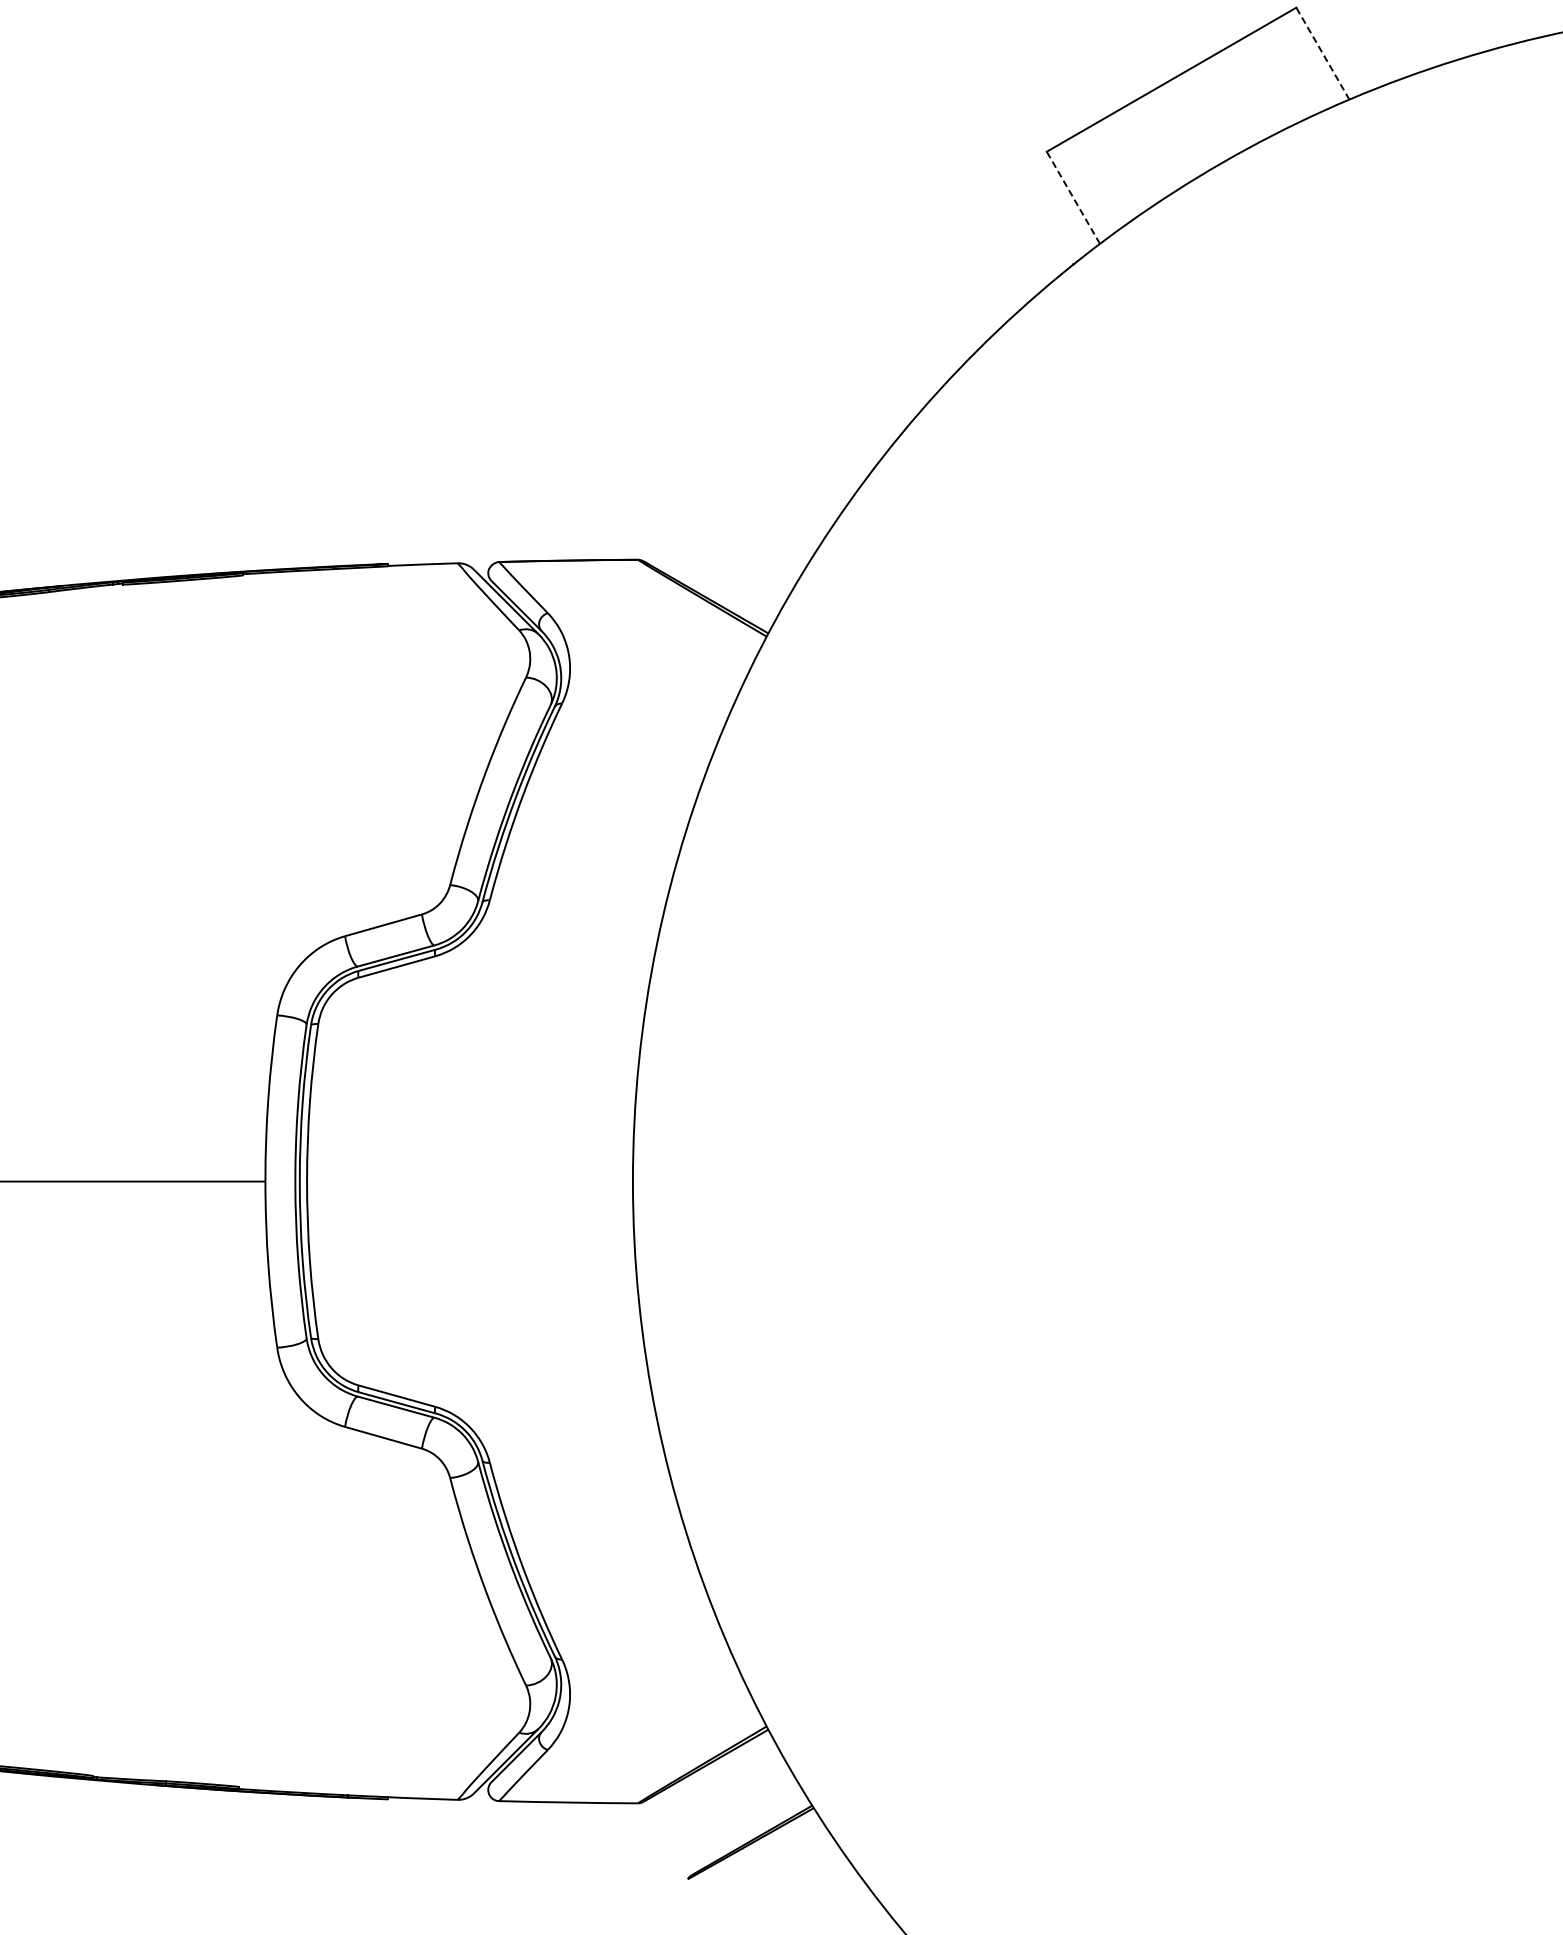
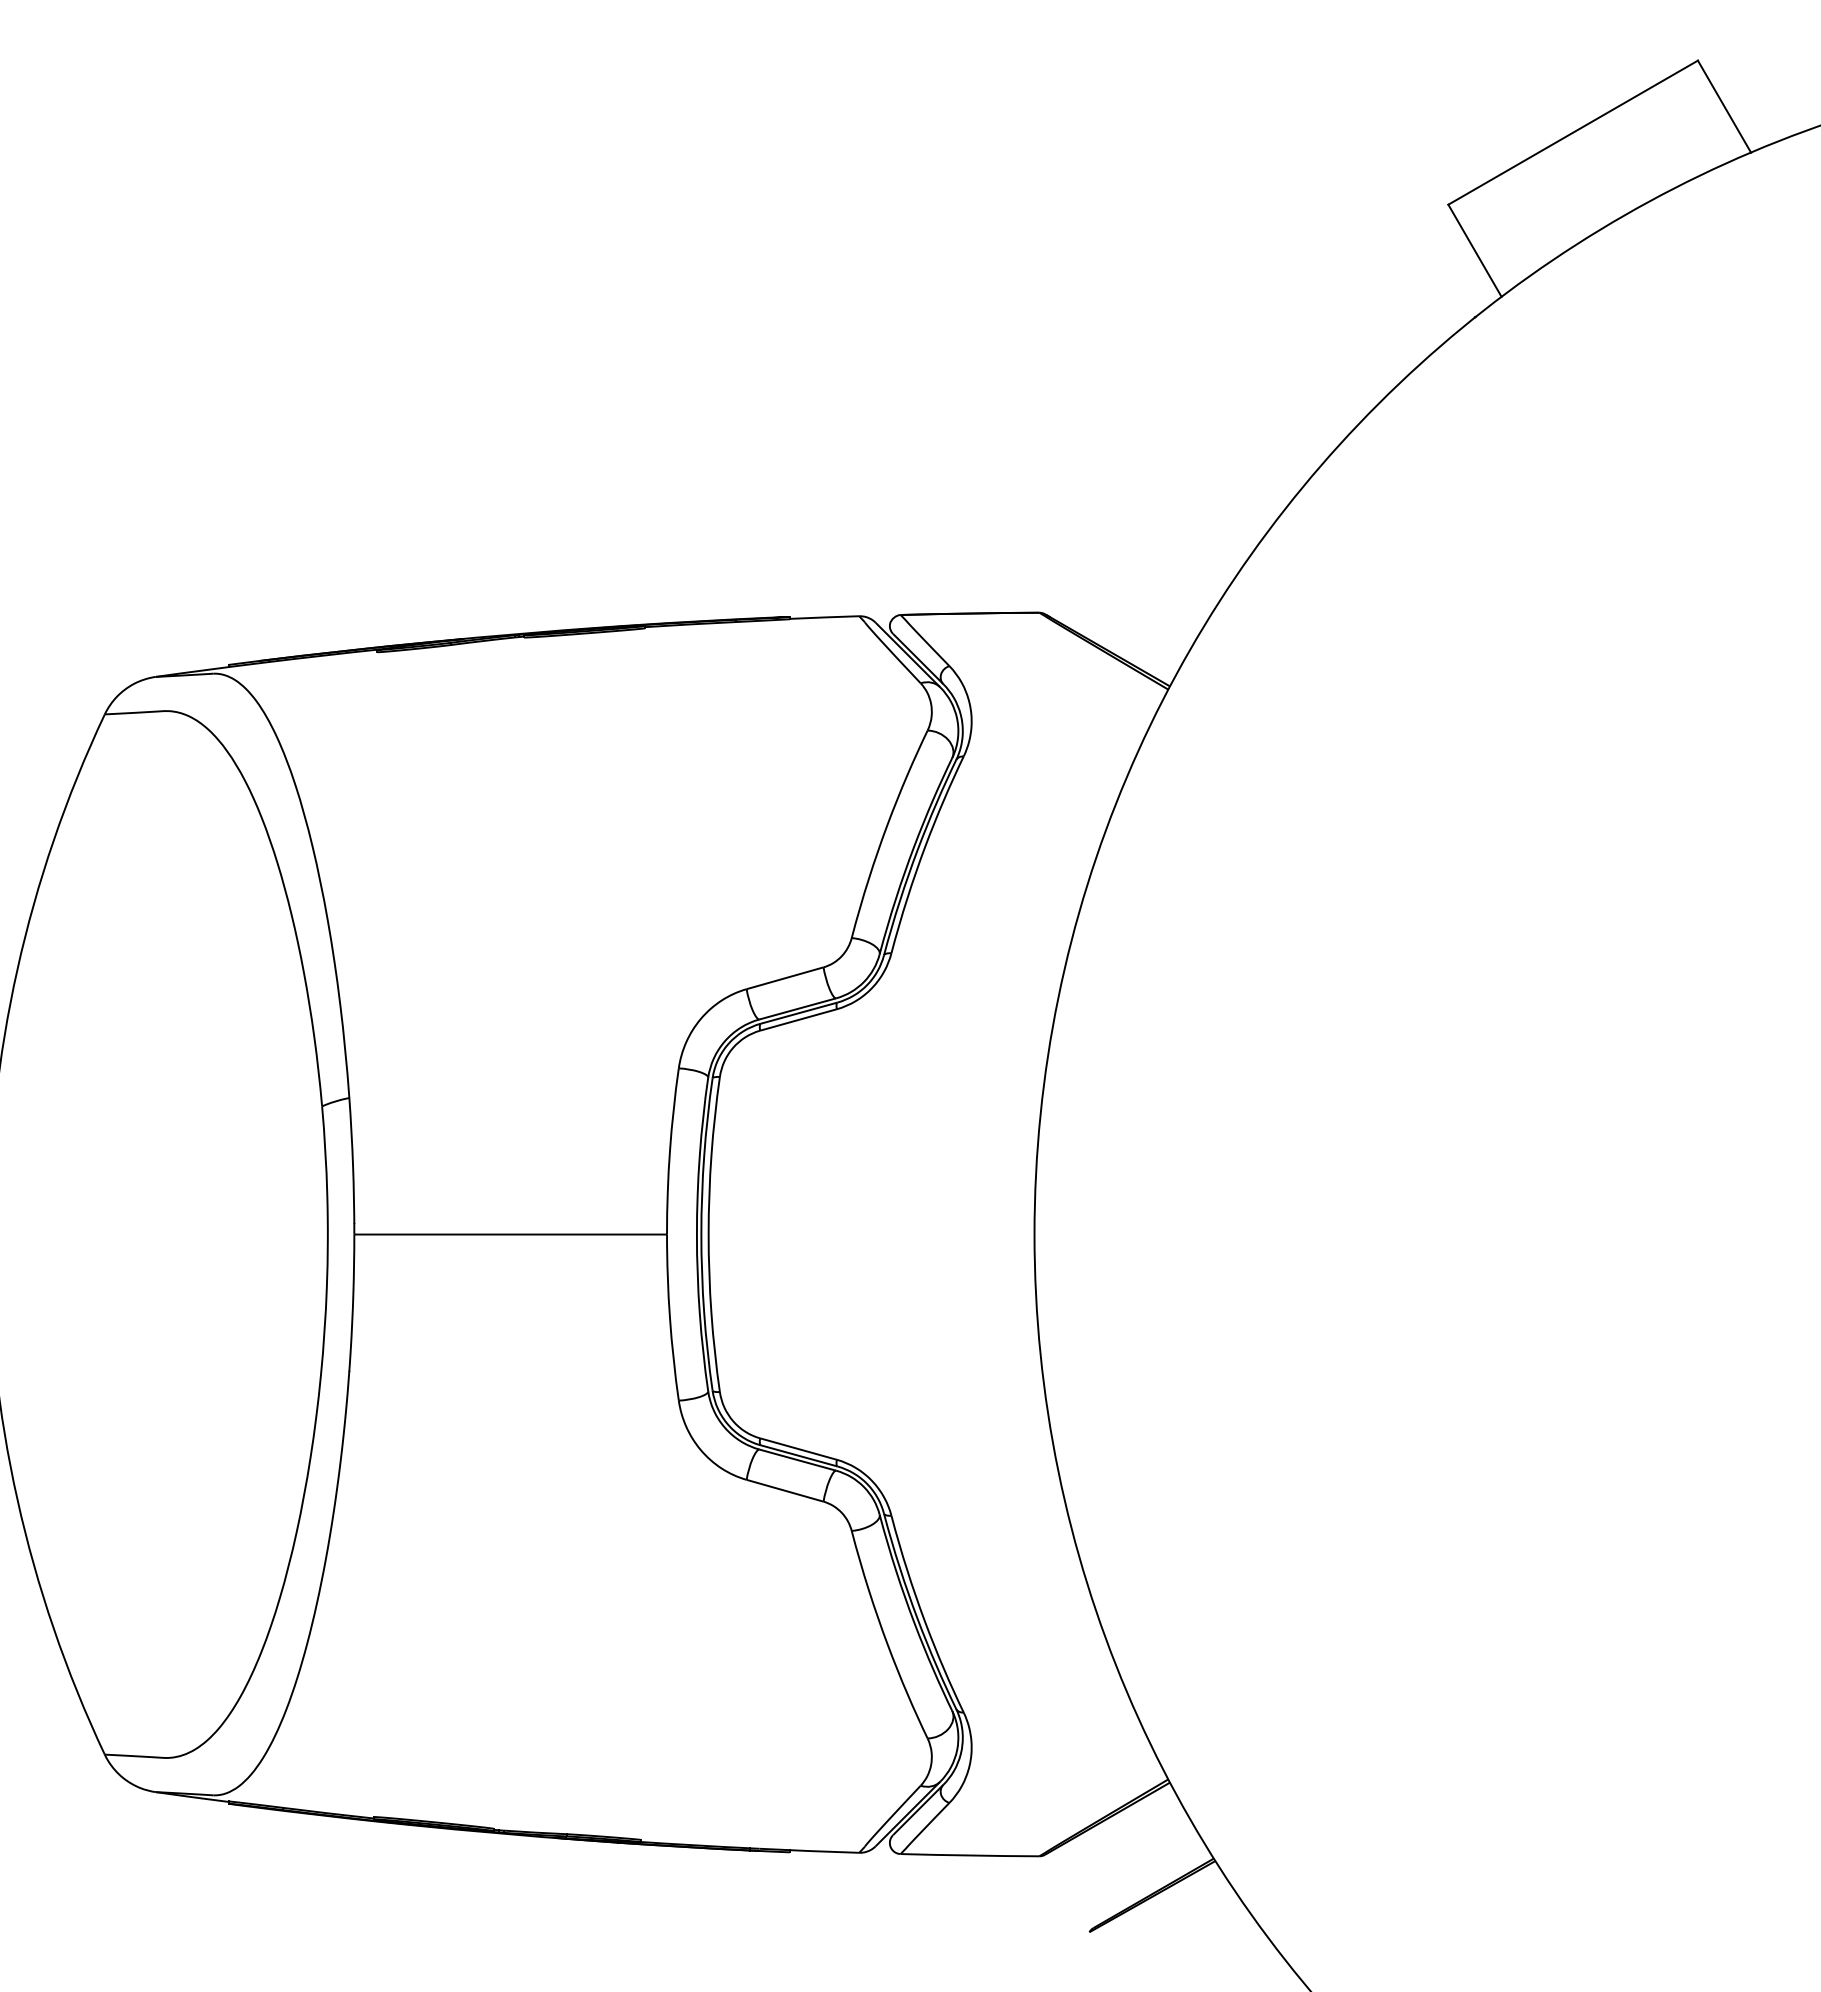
line: (1322, 53) -> (1724, 106), dashed -> solid
line: (1072, 197) -> (1474, 250), dashed -> solid

